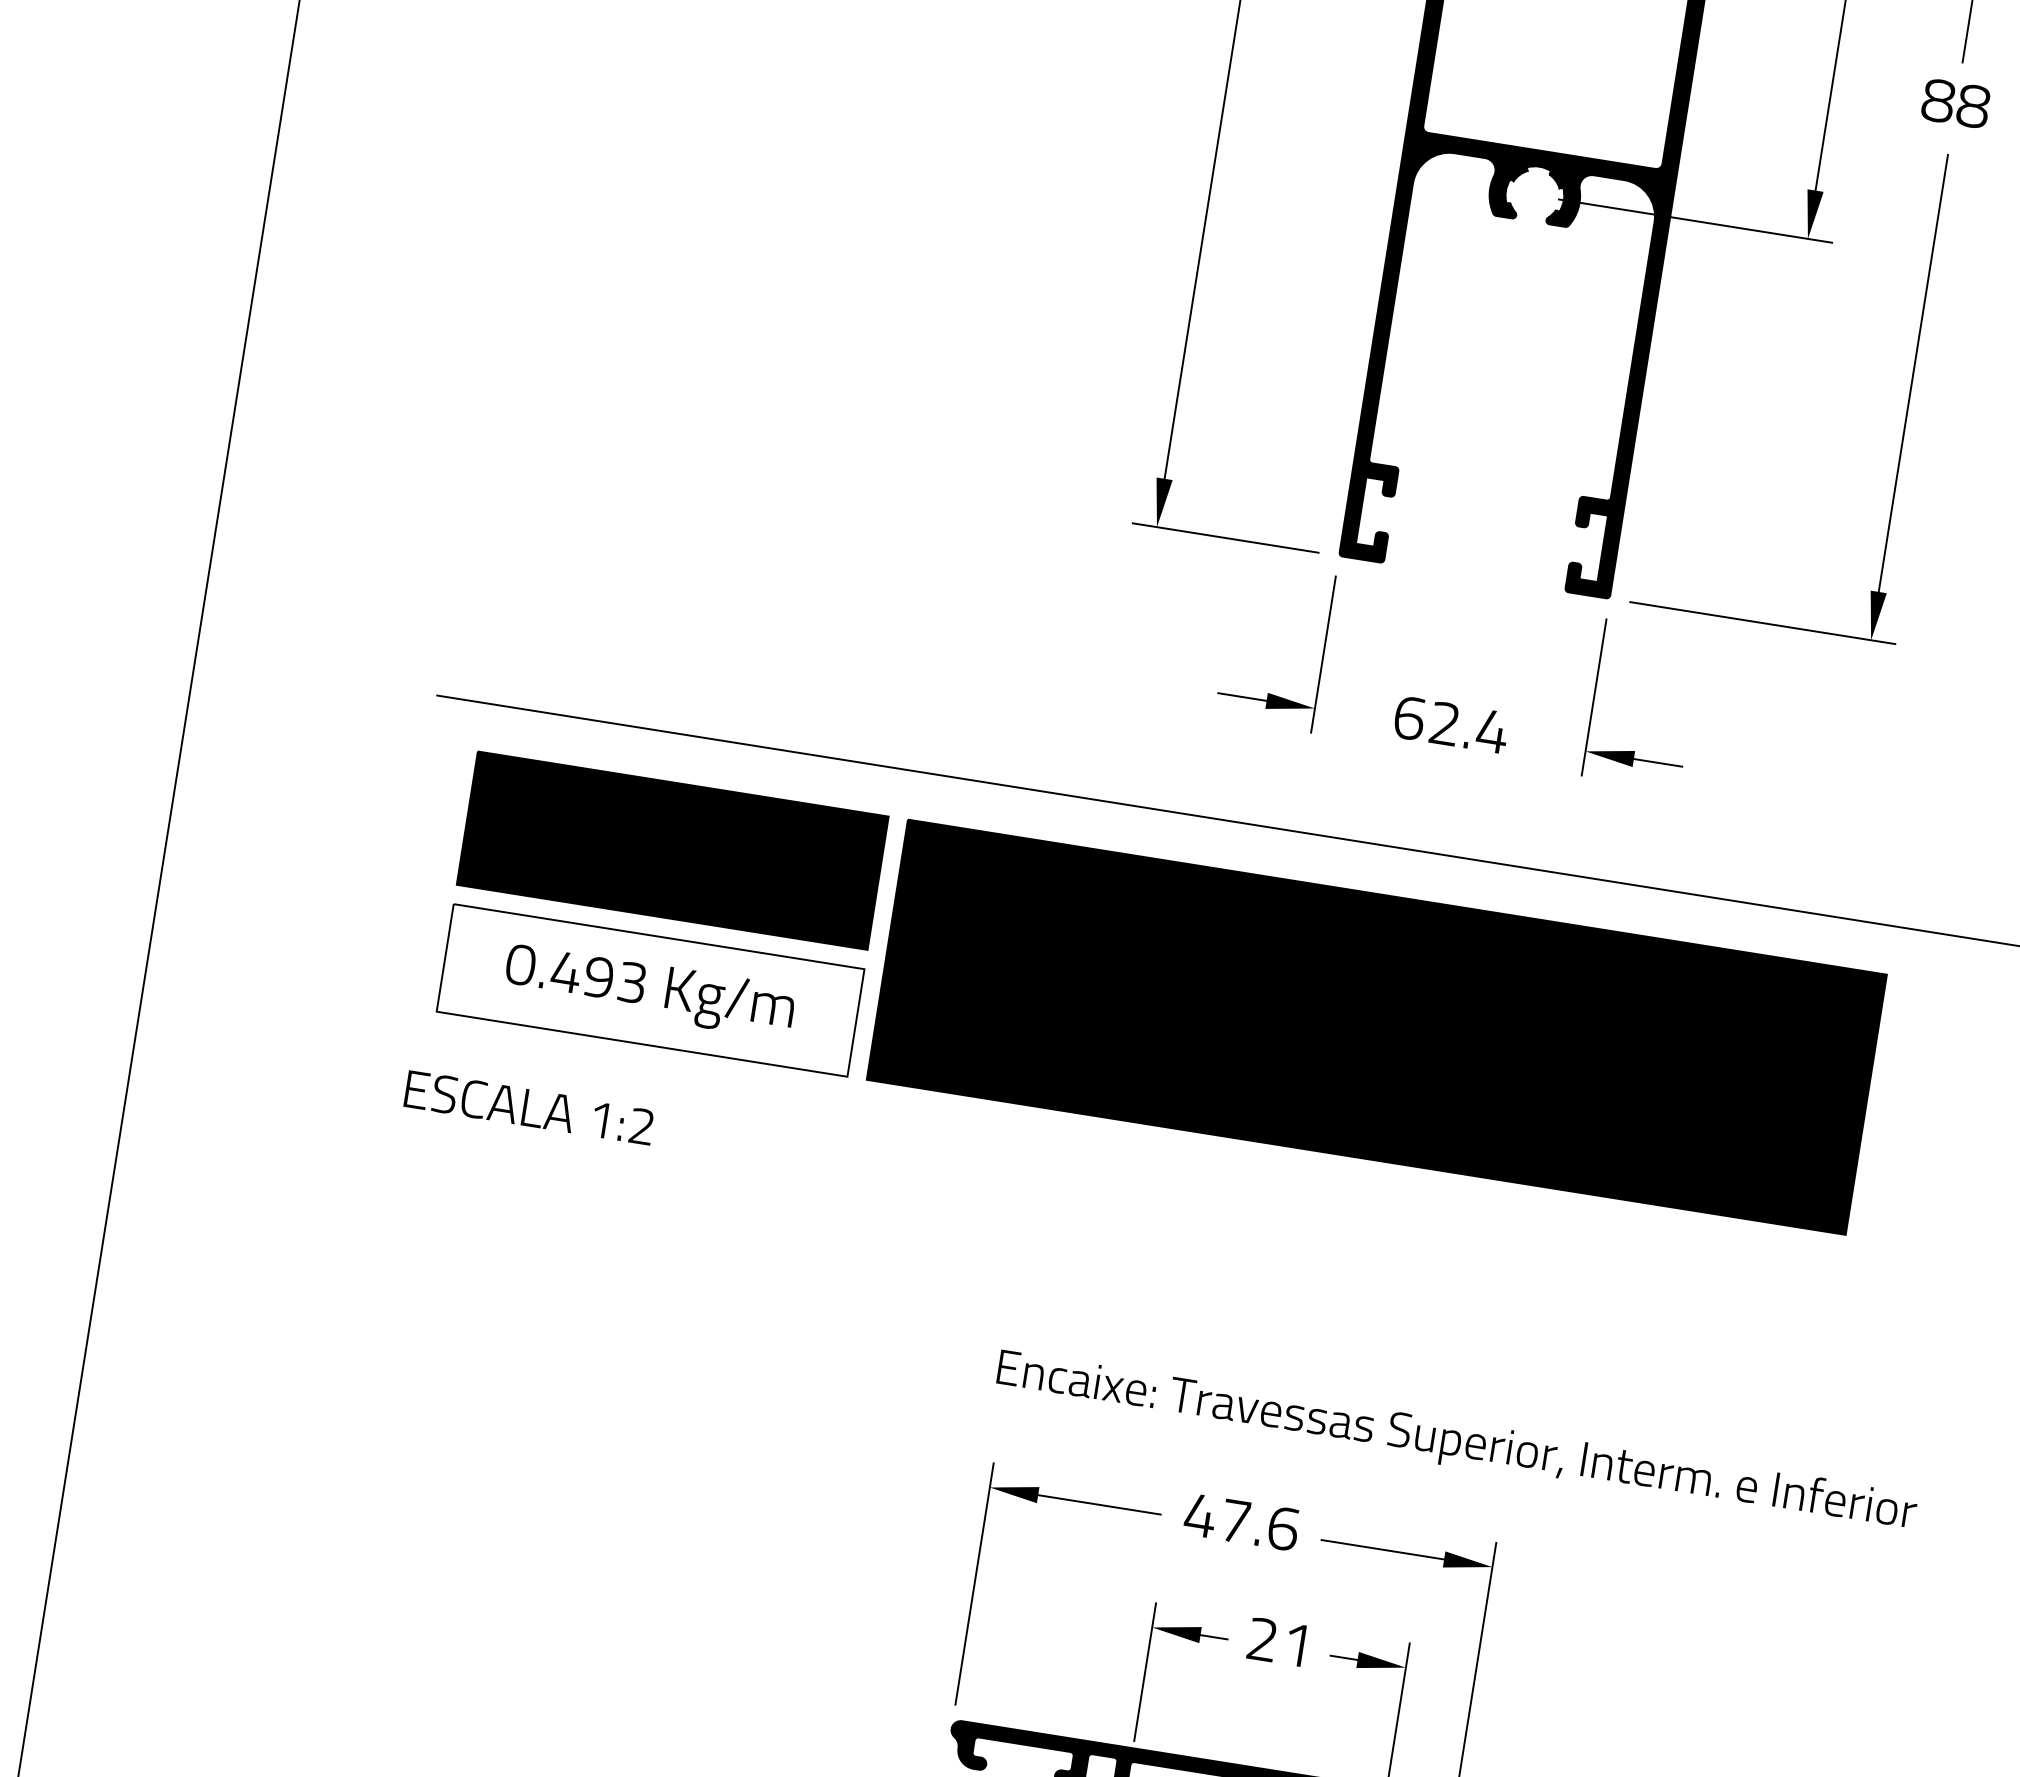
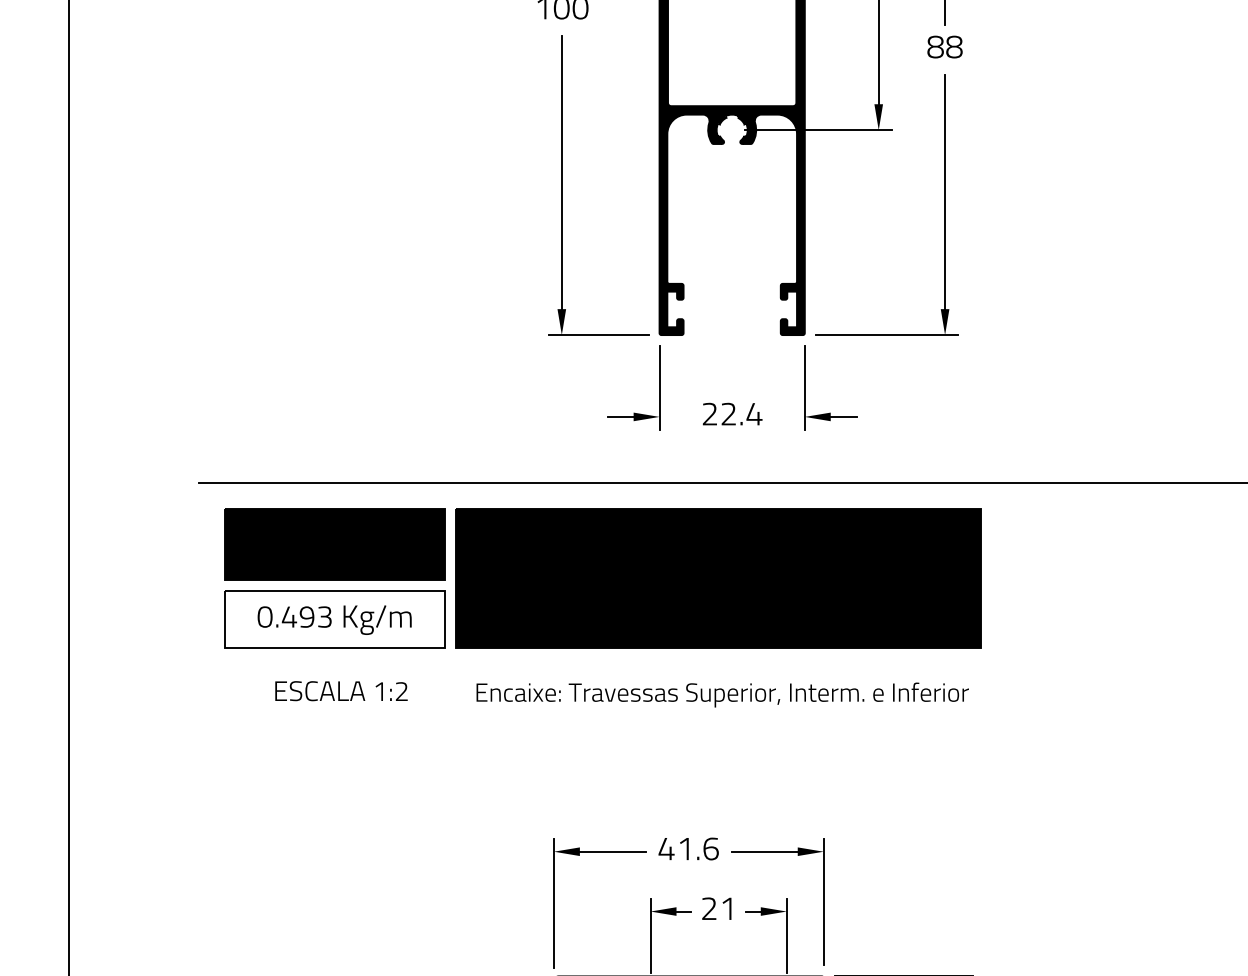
text: (1408, 716) -> (709, 413), 62.4 -> 22.4
text: (529, 1108) -> (341, 691), moved
text: (1456, 1442) -> (722, 694), moved
text: (1235, 1522) -> (685, 849), 47.6 -> 41.6

